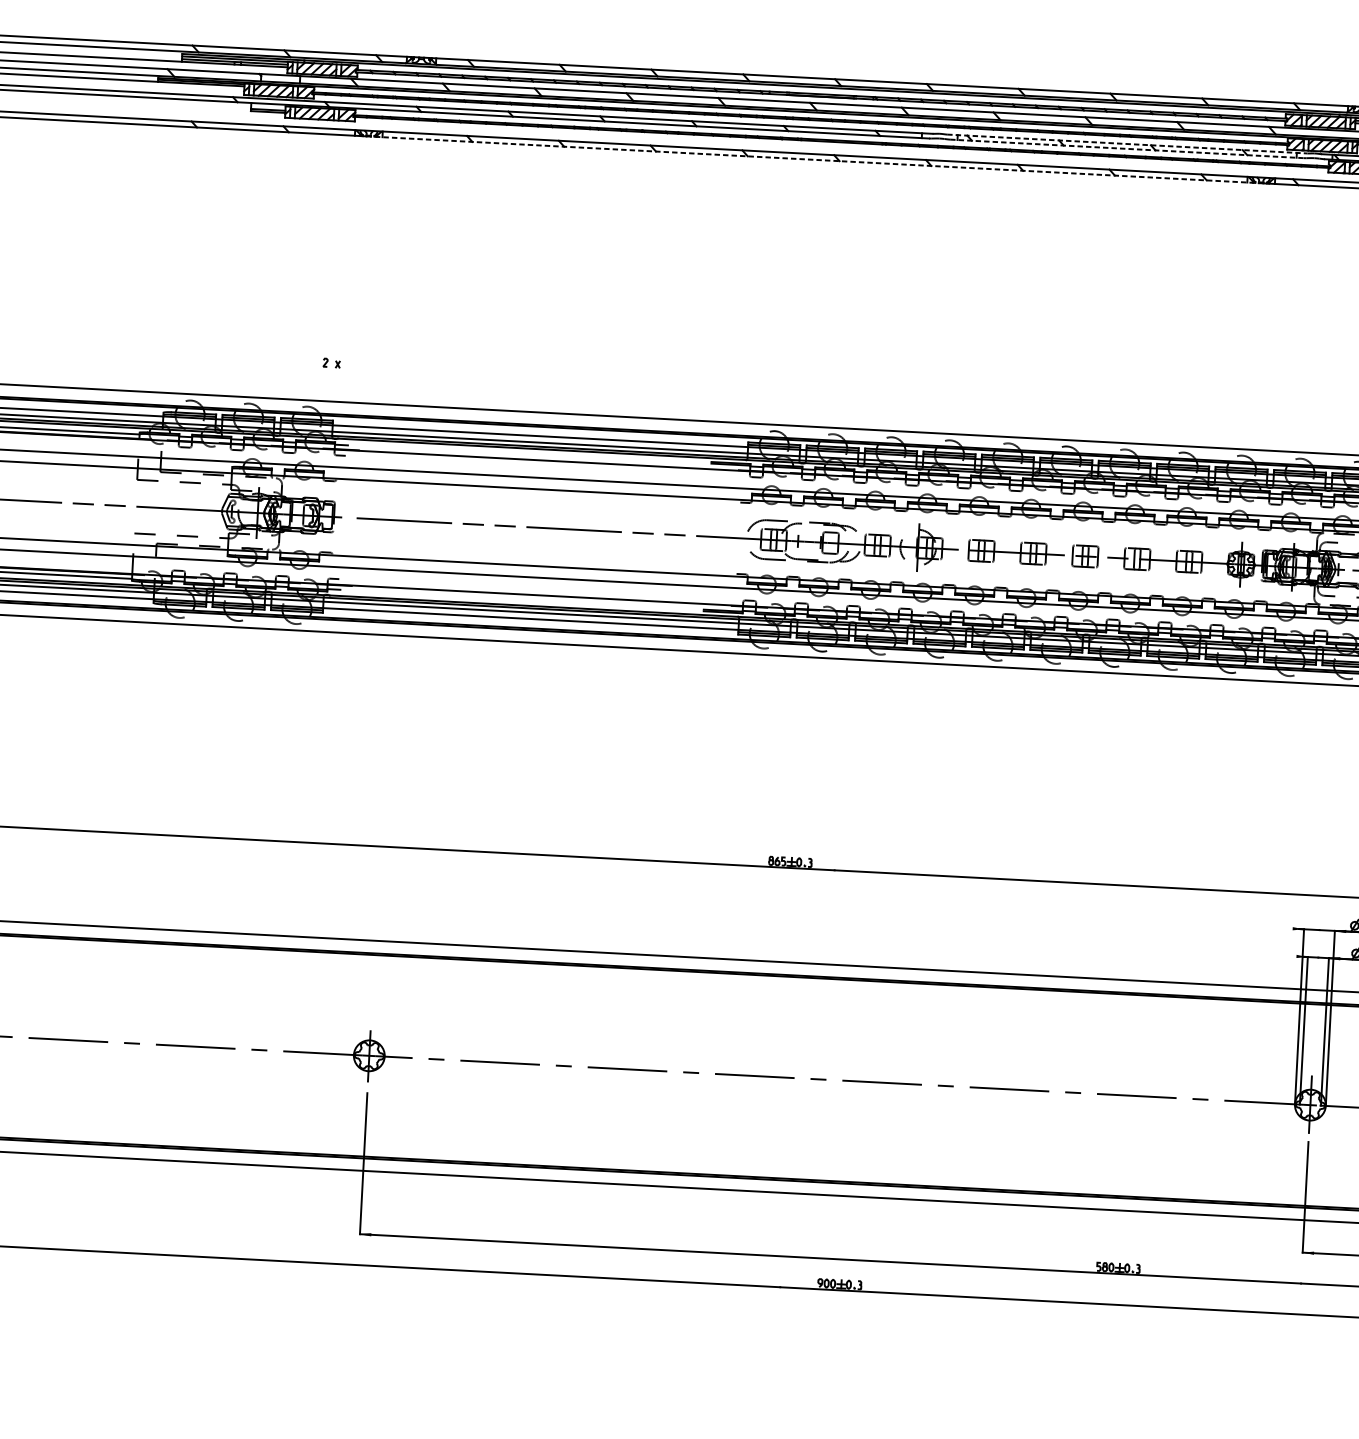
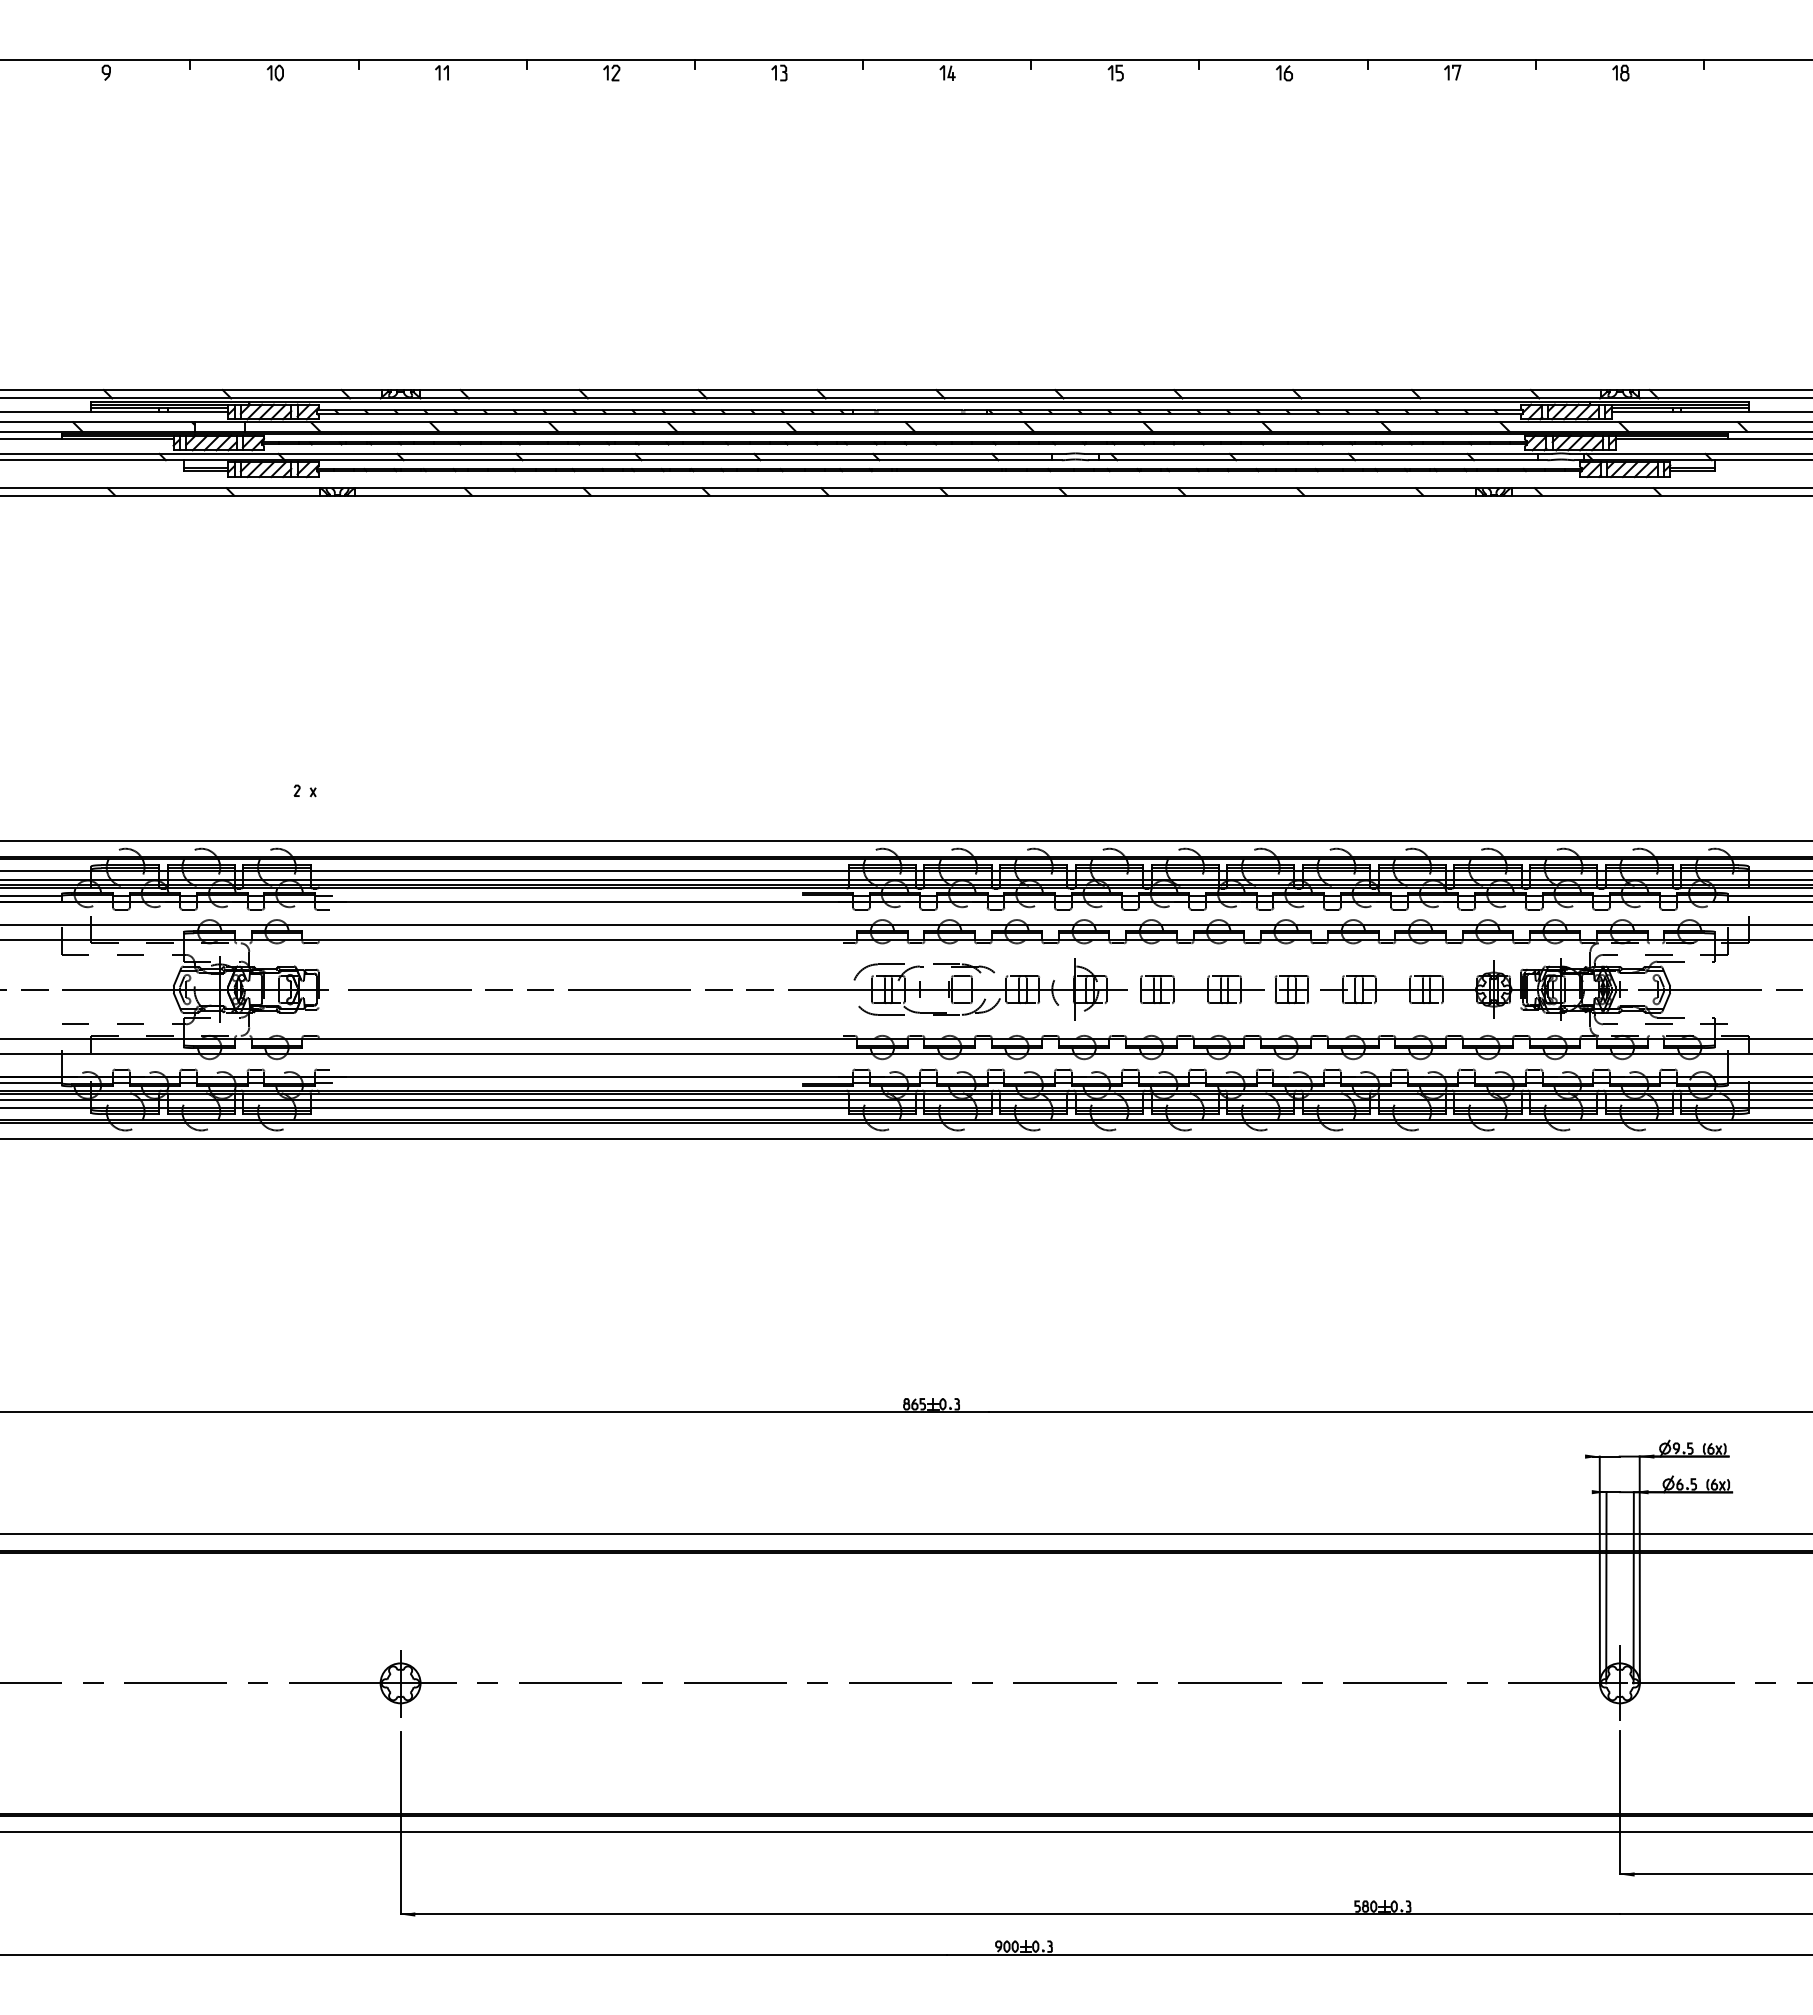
line: (1127, 143) -> (1318, 453), dashed -> solid
line: (1127, 149) -> (1318, 460), dashed -> solid
line: (813, 159) -> (913, 495), dashed -> solid

